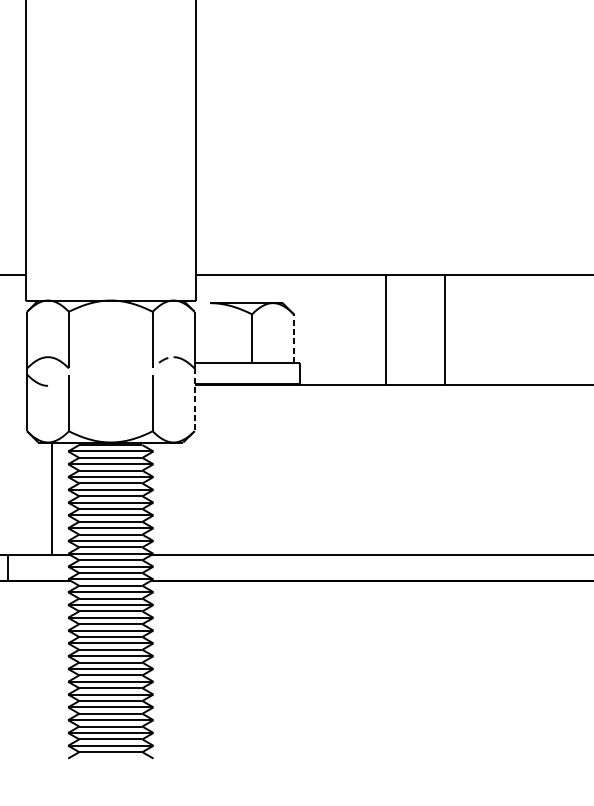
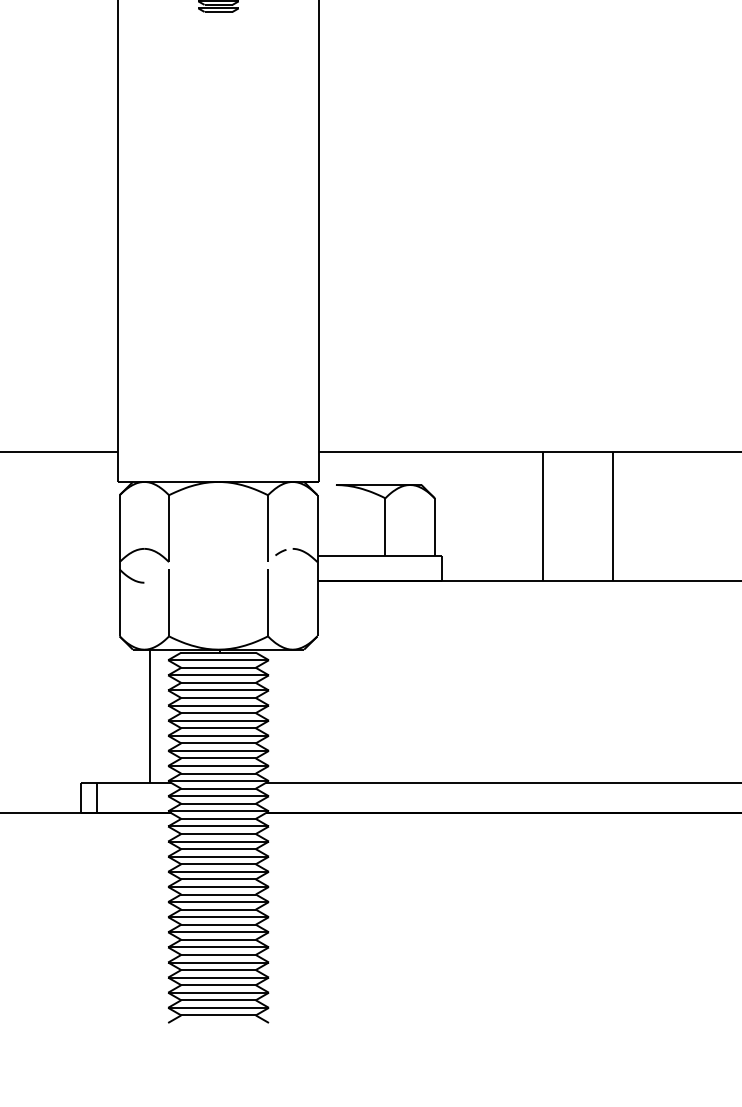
line: (293, 338) -> (434, 526), dashed -> solid
line: (194, 400) -> (317, 599), dashed -> solid

